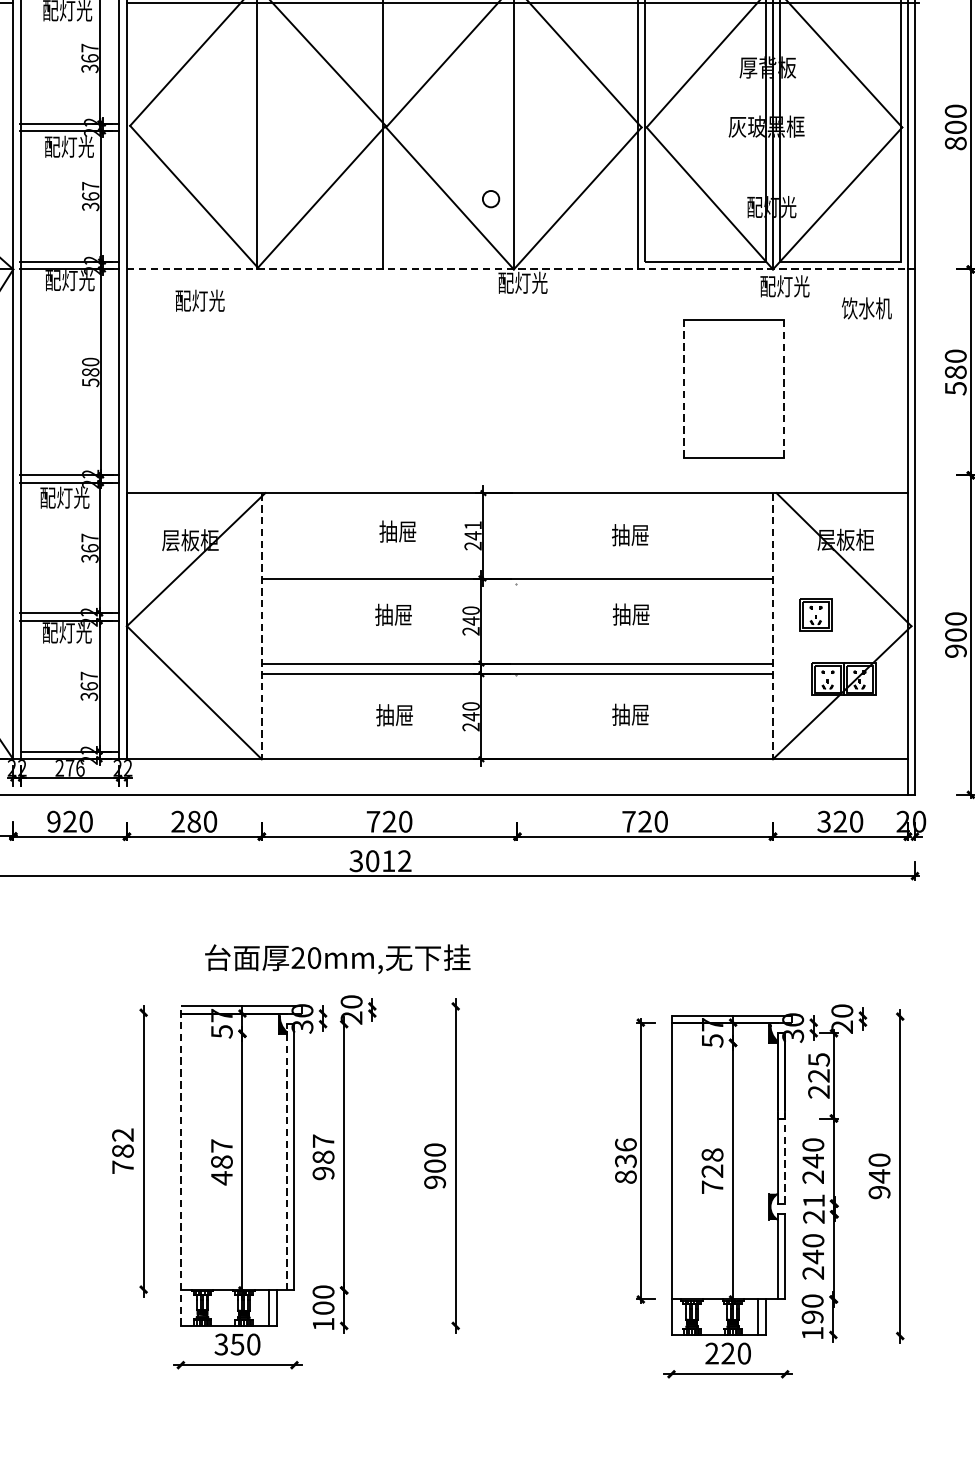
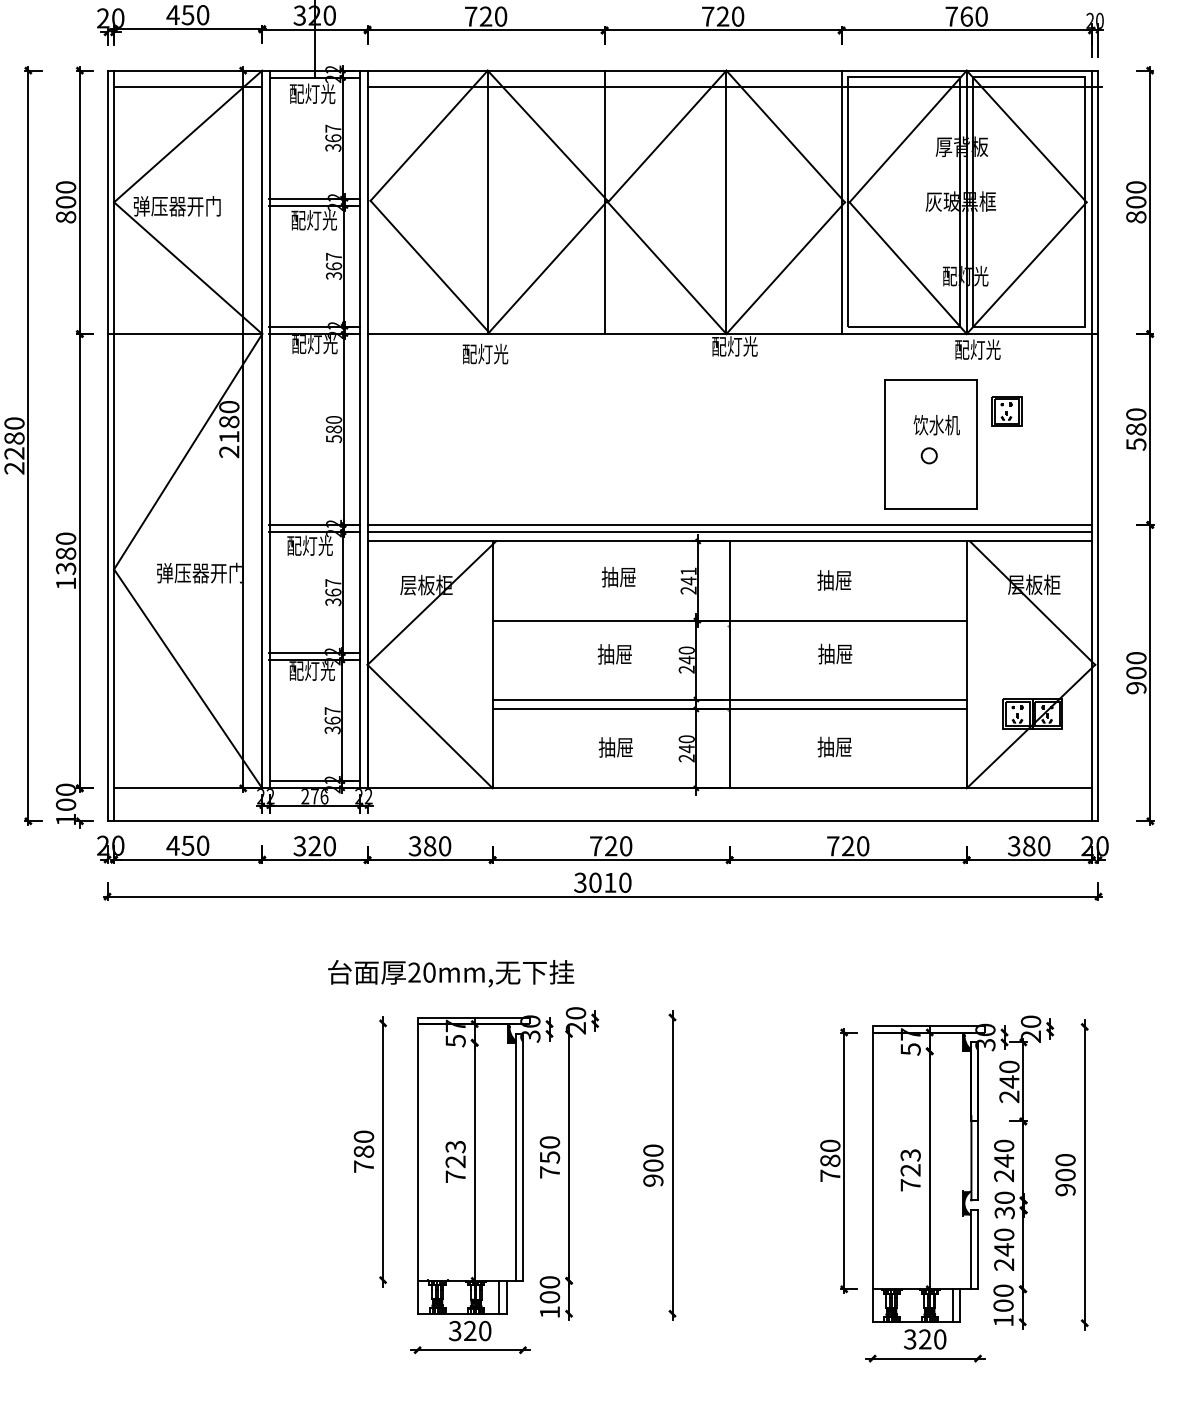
circle: (490, 198) -> (928, 455), moved
line: (519, 269) -> (731, 334), dashed -> solid
text: (200, 300) -> (485, 353), moved
text: (866, 307) -> (936, 424), moved
line: (783, 388) -> (976, 444), dashed -> solid
line: (684, 389) -> (884, 445), dashed -> solid
line: (517, 474) -> (729, 524), added
line: (517, 482) -> (729, 531), added
part: (815, 615) -> (1006, 411), moved
line: (517, 625) -> (729, 664), added
line: (261, 626) -> (492, 665), dashed -> solid
line: (772, 626) -> (966, 665), dashed -> solid
text: (53, 822) -> (299, 846), 920 -> 320
text: (177, 822) -> (414, 846), 280 -> 380
text: (840, 822) -> (1029, 846), 320 -> 380
text: (405, 860) -> (625, 882), 3012 -> 3010
text: (338, 958) -> (451, 973), moved
text: (819, 1067) -> (1009, 1074), 225 -> 240
text: (122, 1134) -> (363, 1136), 782 -> 780
text: (712, 1155) -> (910, 1155), 728 -> 723
line: (287, 1156) -> (516, 1156), dashed -> solid
text: (323, 1157) -> (549, 1157), 987 -> 750
line: (784, 1158) -> (977, 1158), dashed -> solid
text: (626, 1160) -> (830, 1160), 836 -> 780
text: (221, 1161) -> (455, 1161), 487 -> 723
line: (180, 1166) -> (417, 1165), dashed -> solid
text: (879, 1175) -> (1065, 1174), 940 -> 900
text: (813, 1209) -> (1004, 1205), 21 -> 30
text: (812, 1316) -> (1003, 1305), 190 -> 100
text: (236, 1343) -> (469, 1330), 350 -> 320
text: (712, 1353) -> (910, 1339), 220 -> 320

